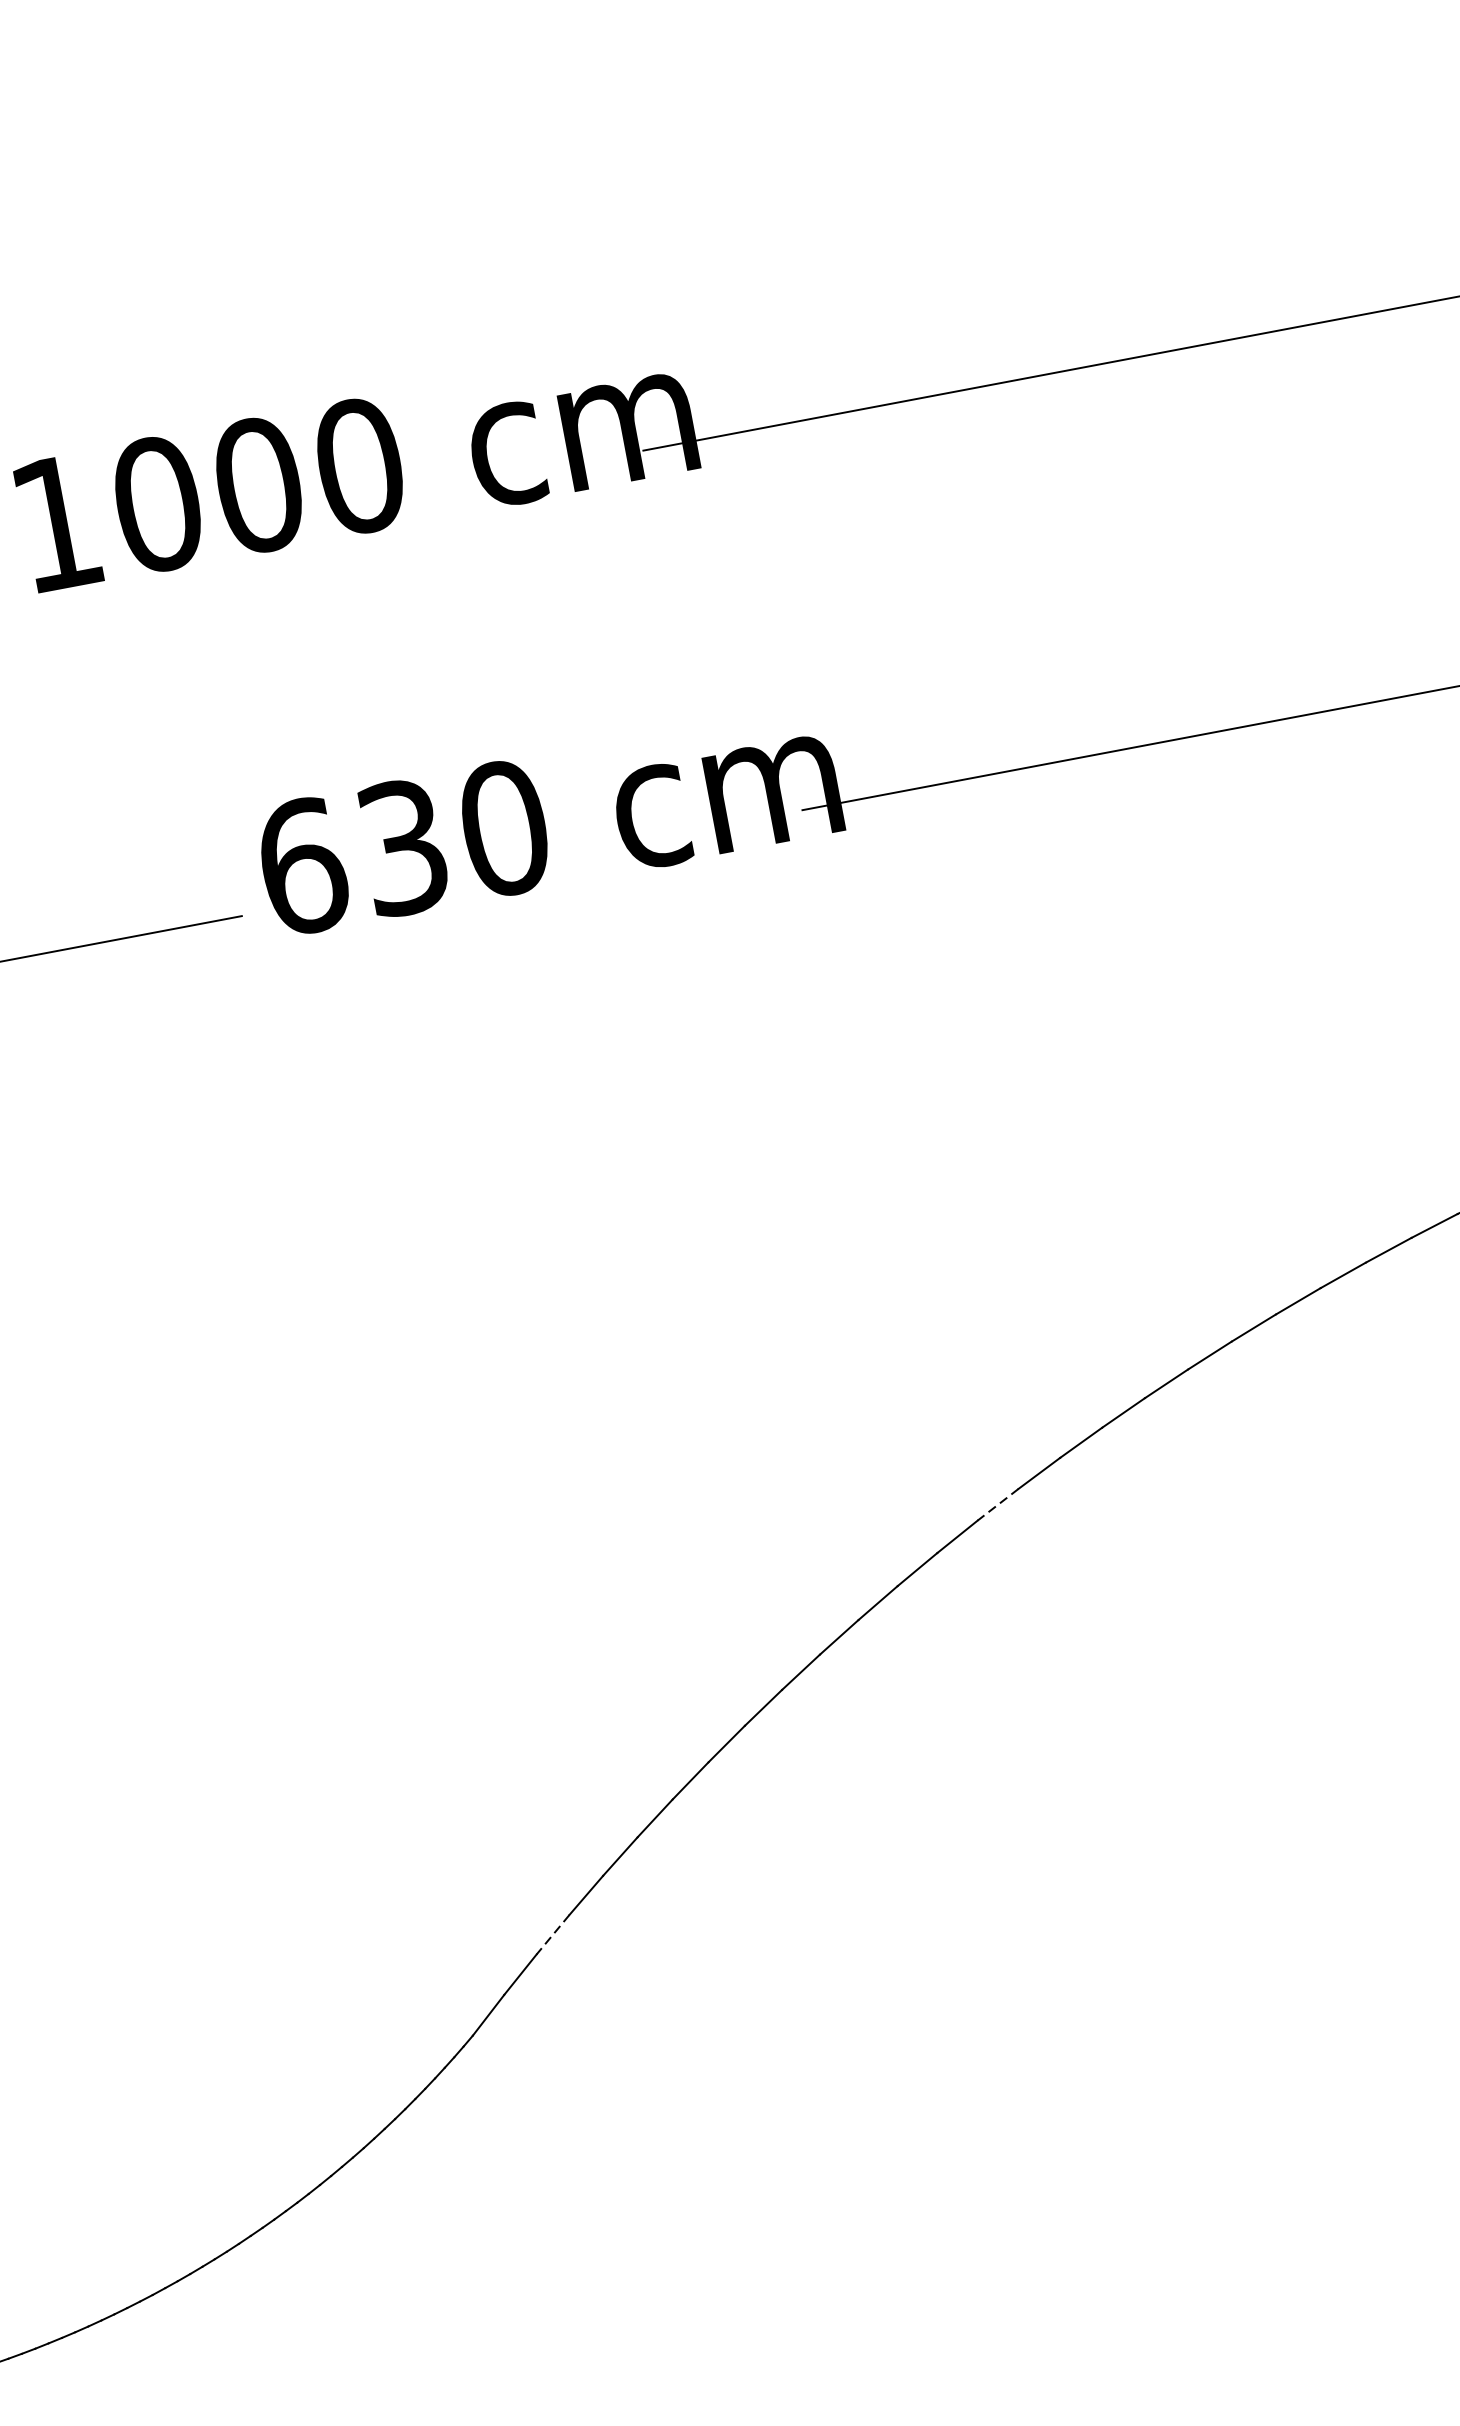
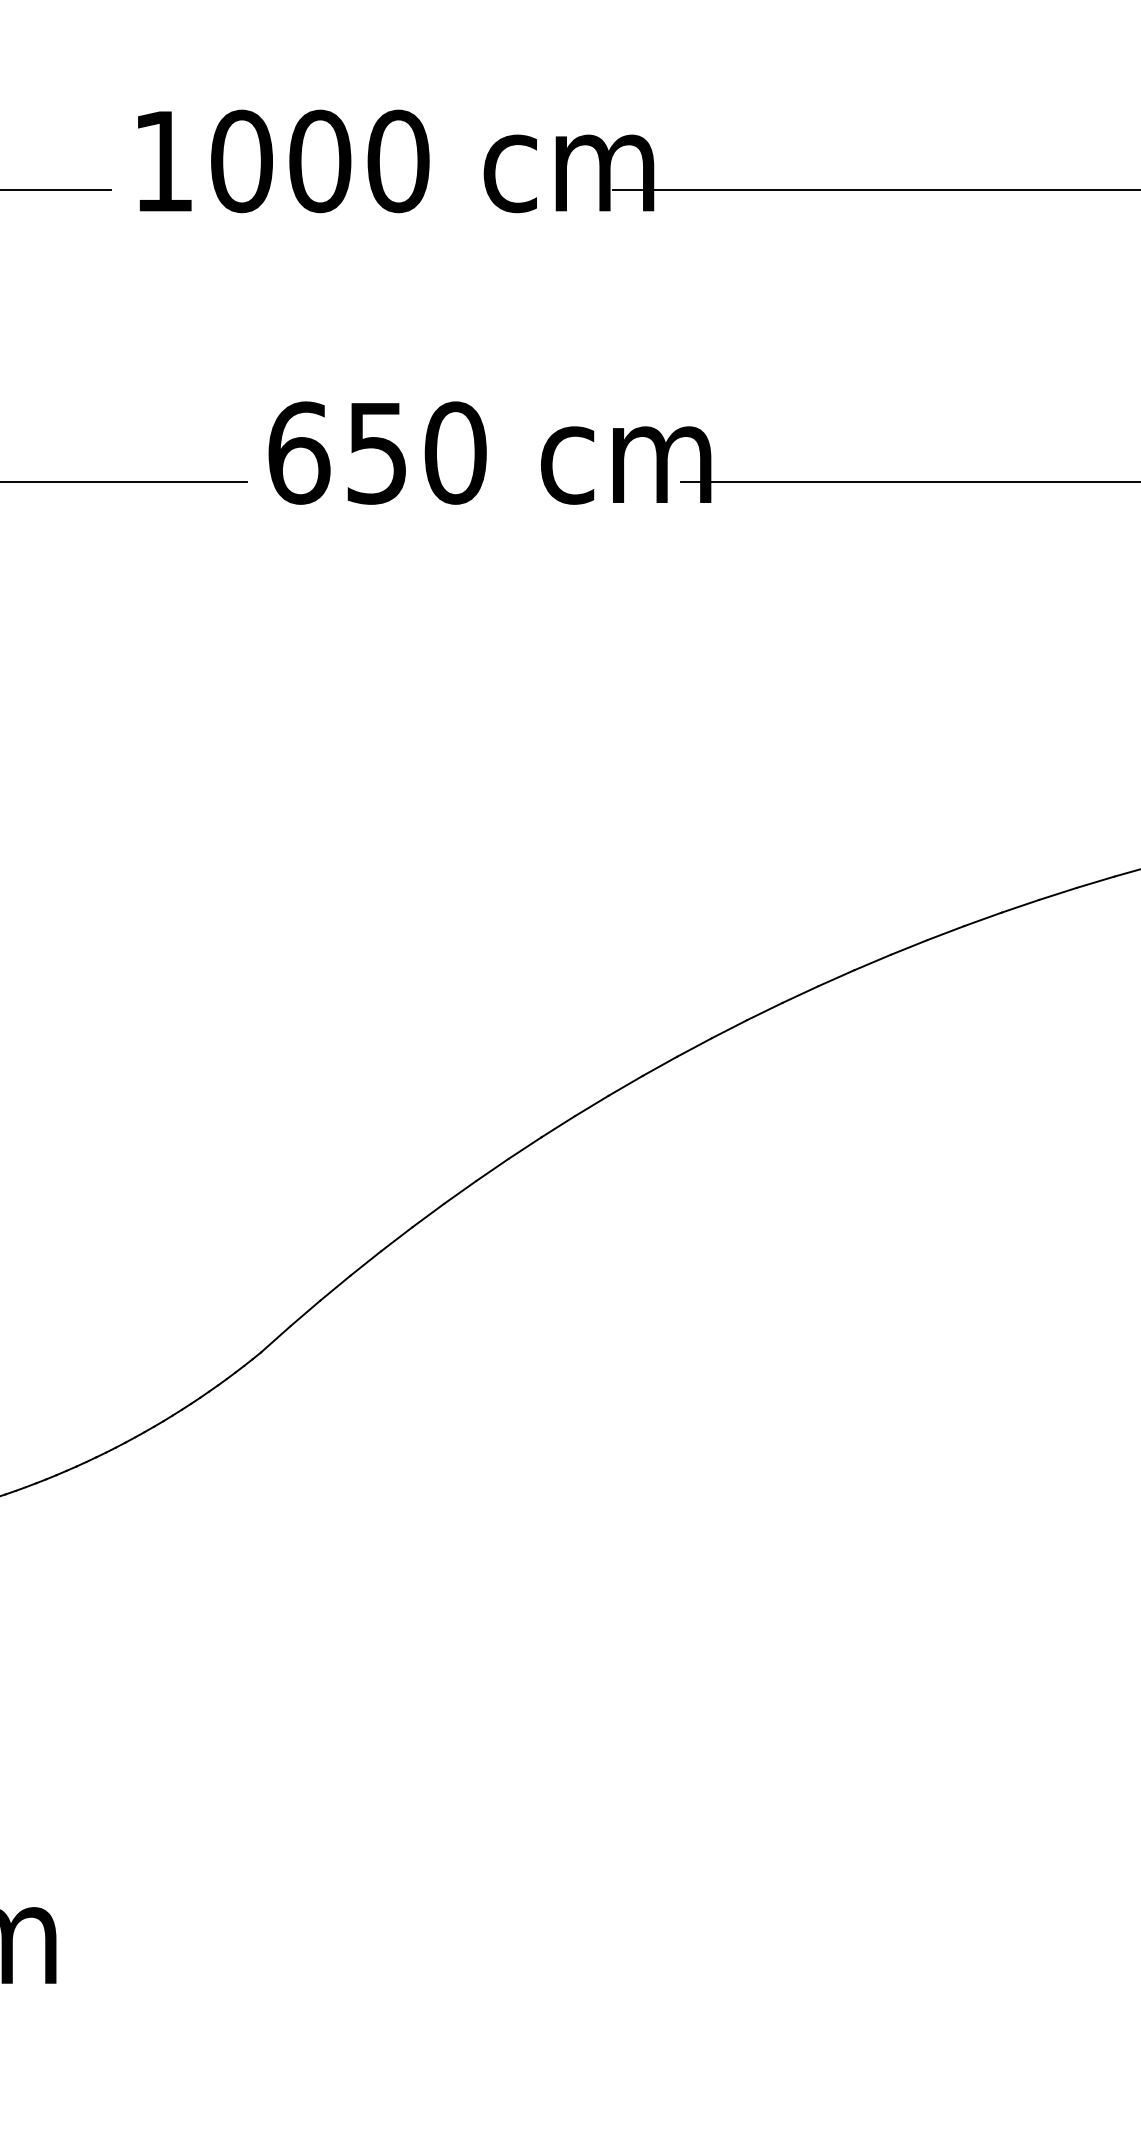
text: (402, 846) -> (376, 452), 630 -> 650
line: (998, 1505) -> (729, 1029), dashed -> solid
line: (553, 1935) -> (335, 1288), dashed -> solid

